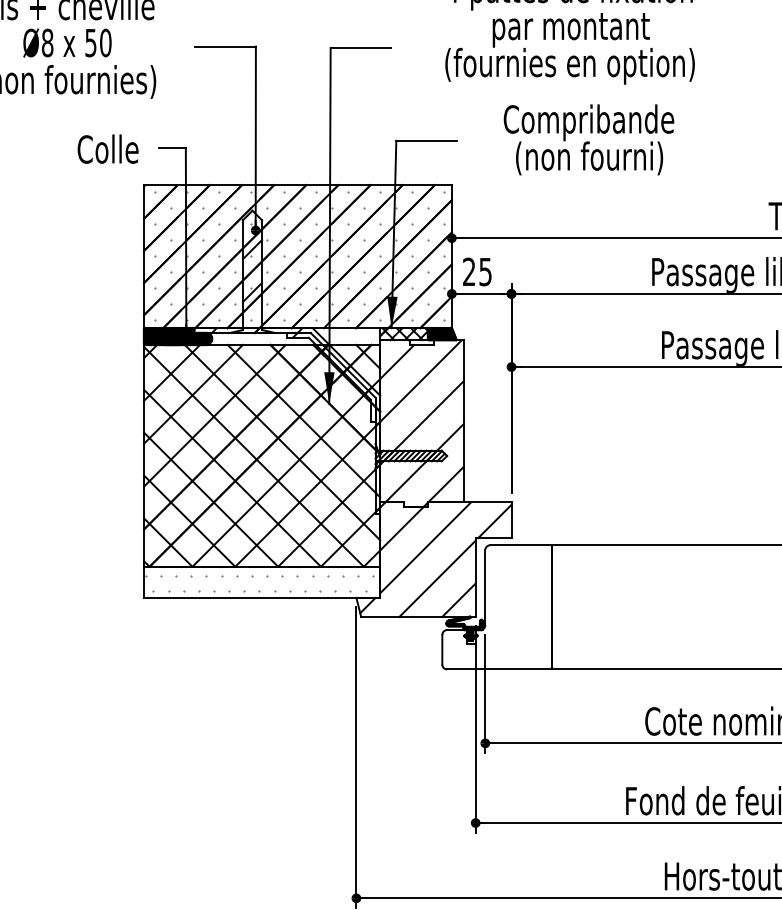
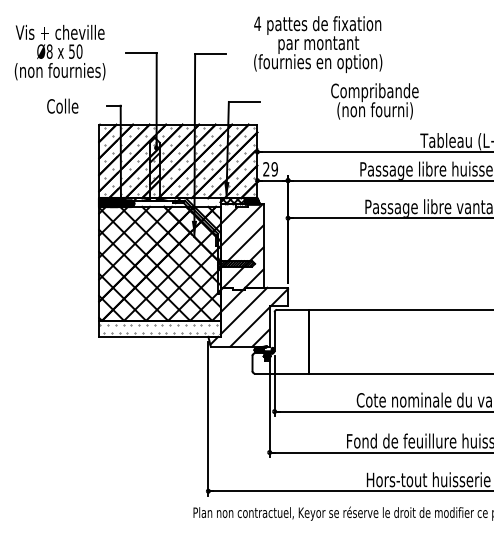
text: (588, 139) -> (374, 101), moved
text: (107, 147) -> (62, 105), moved
text: (485, 272) -> (274, 169), 25 -> 29

